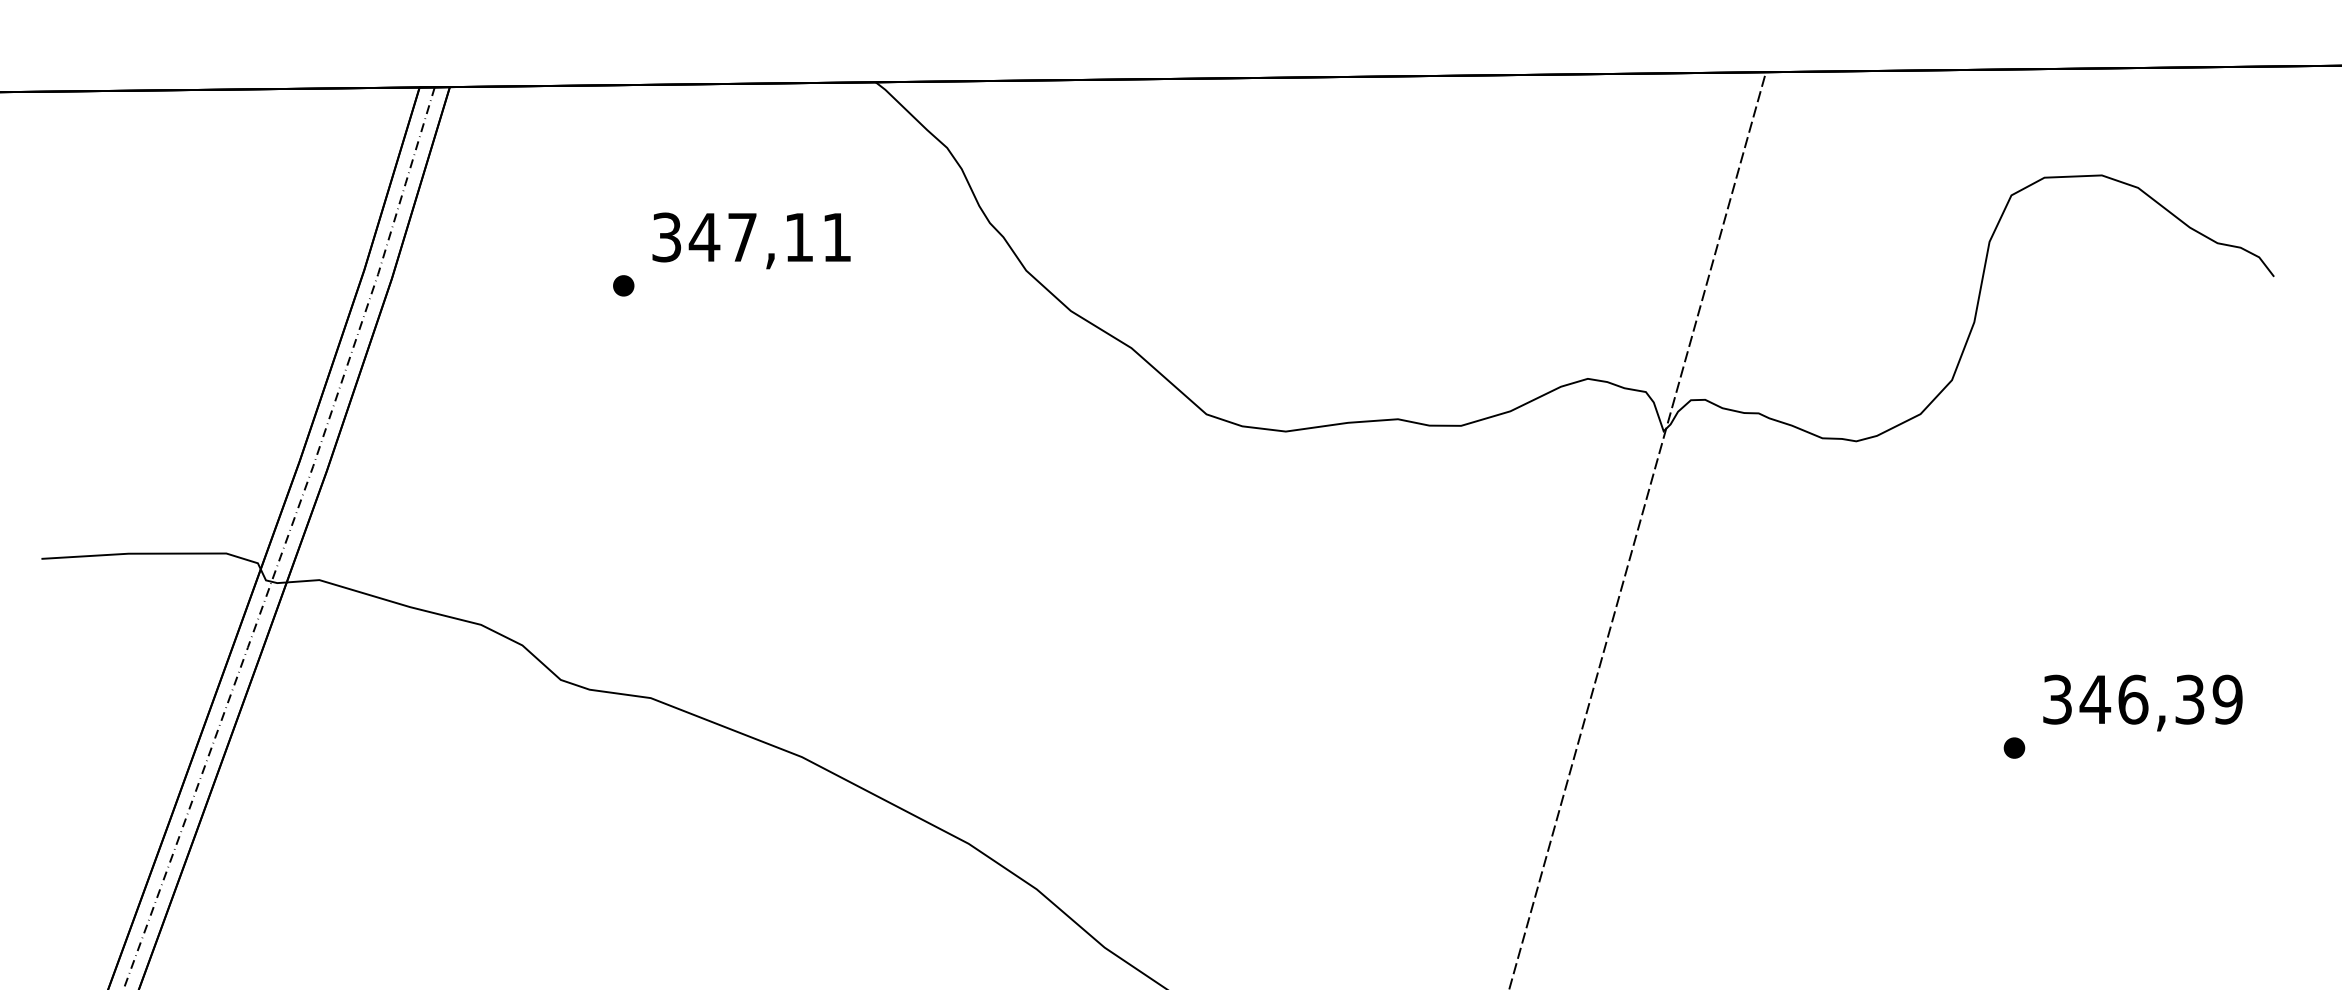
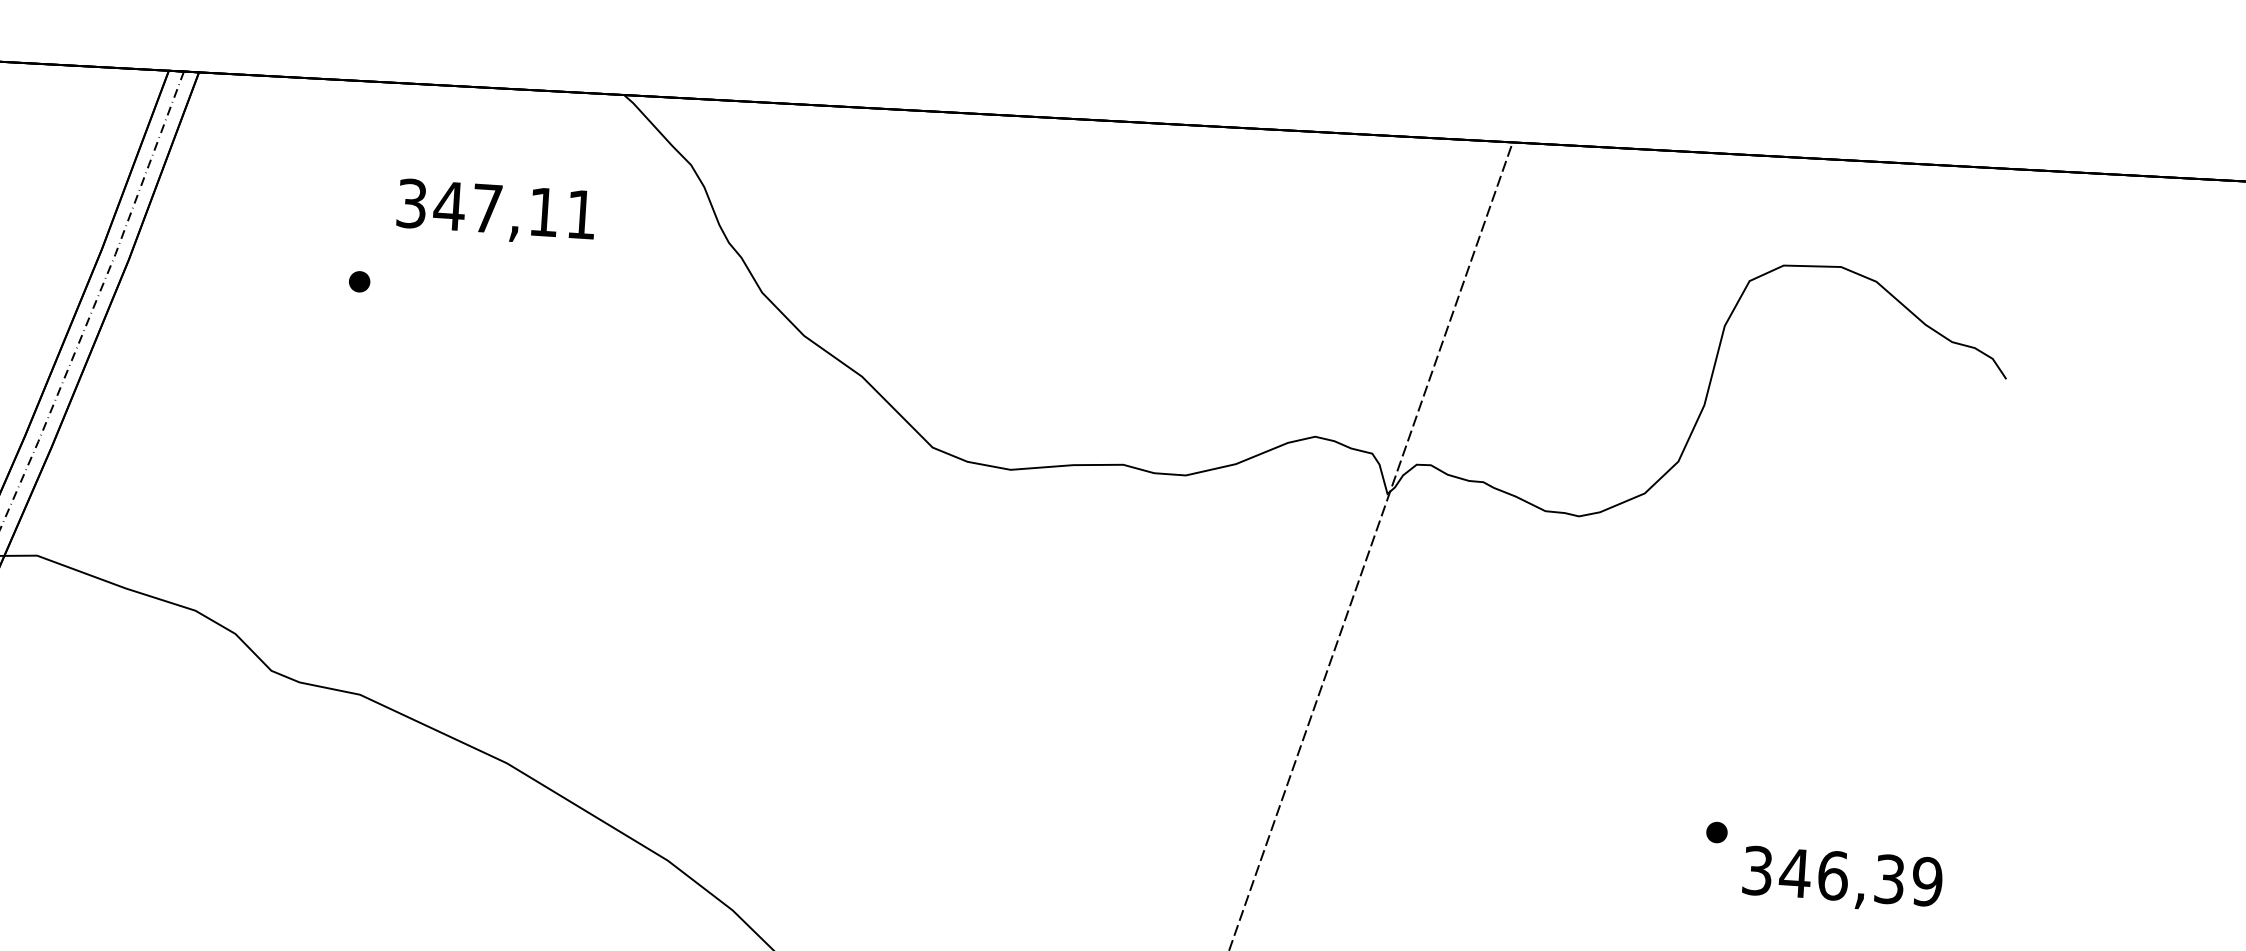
text: (751, 240) -> (496, 212), moved
text: (2142, 702) -> (1842, 879), moved

